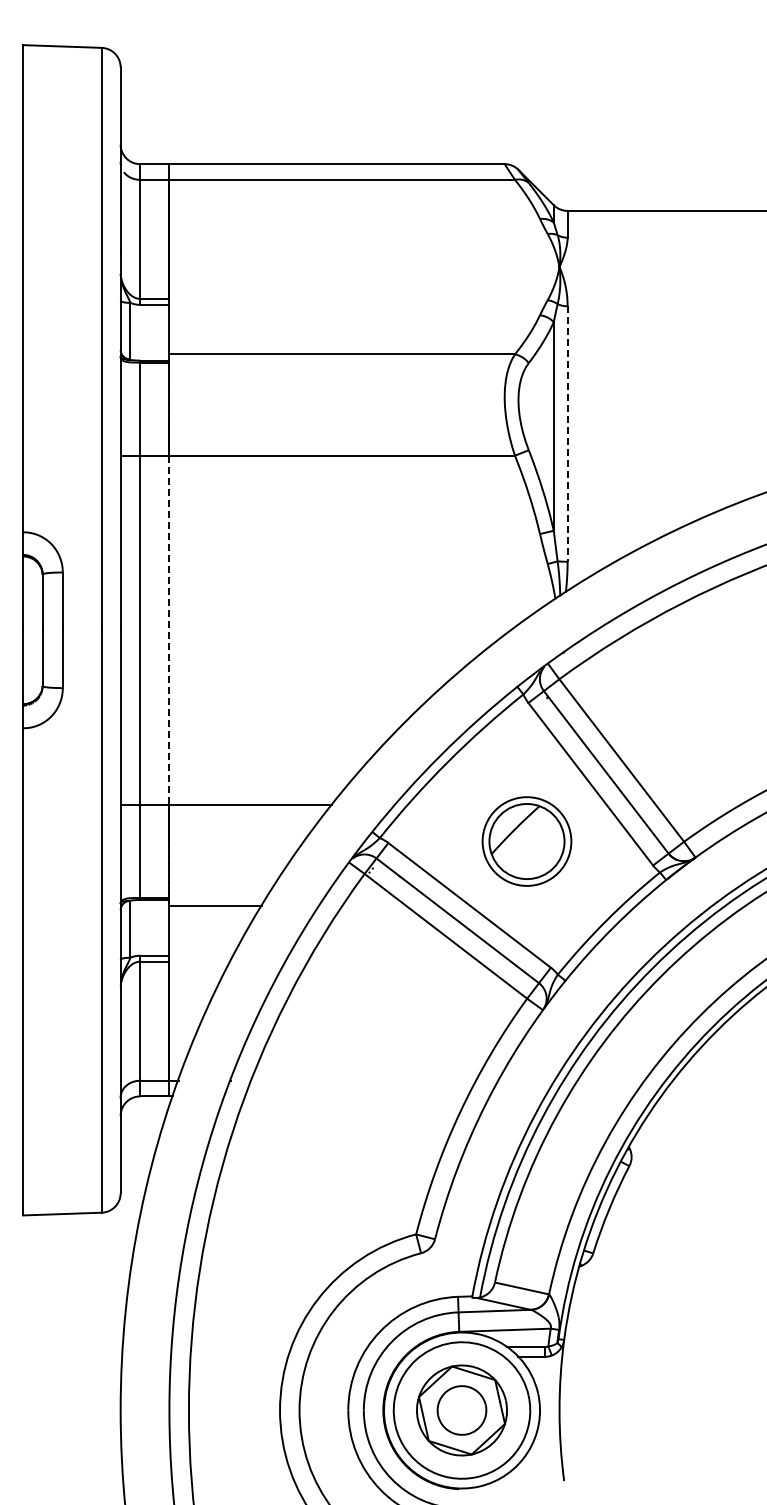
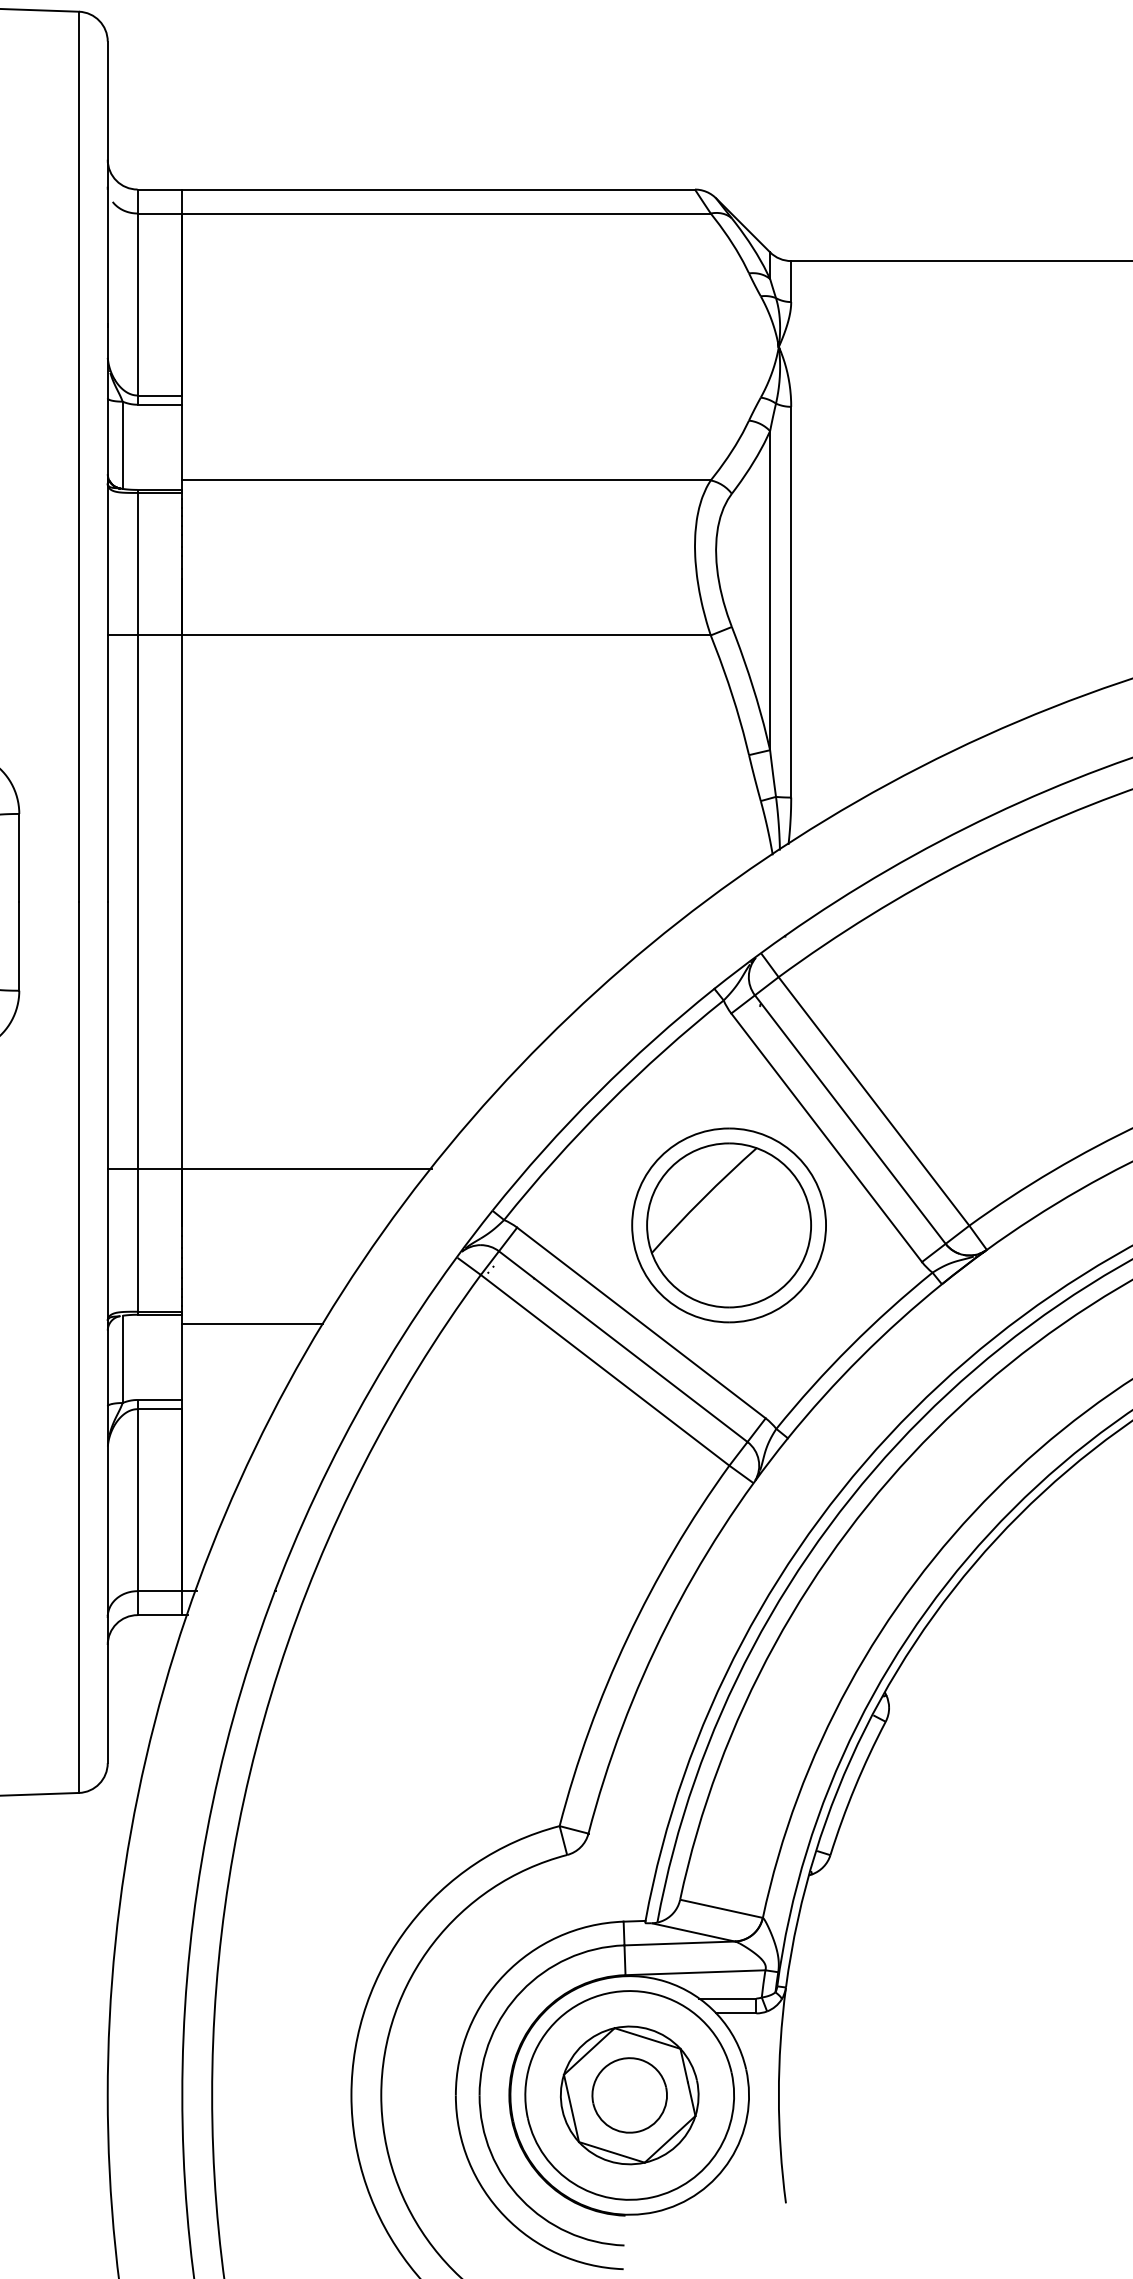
line: (567, 434) -> (791, 602), dashed -> solid
line: (169, 630) -> (182, 902), dashed -> solid
part: (526, 841) -> (728, 1225), size x1.43

